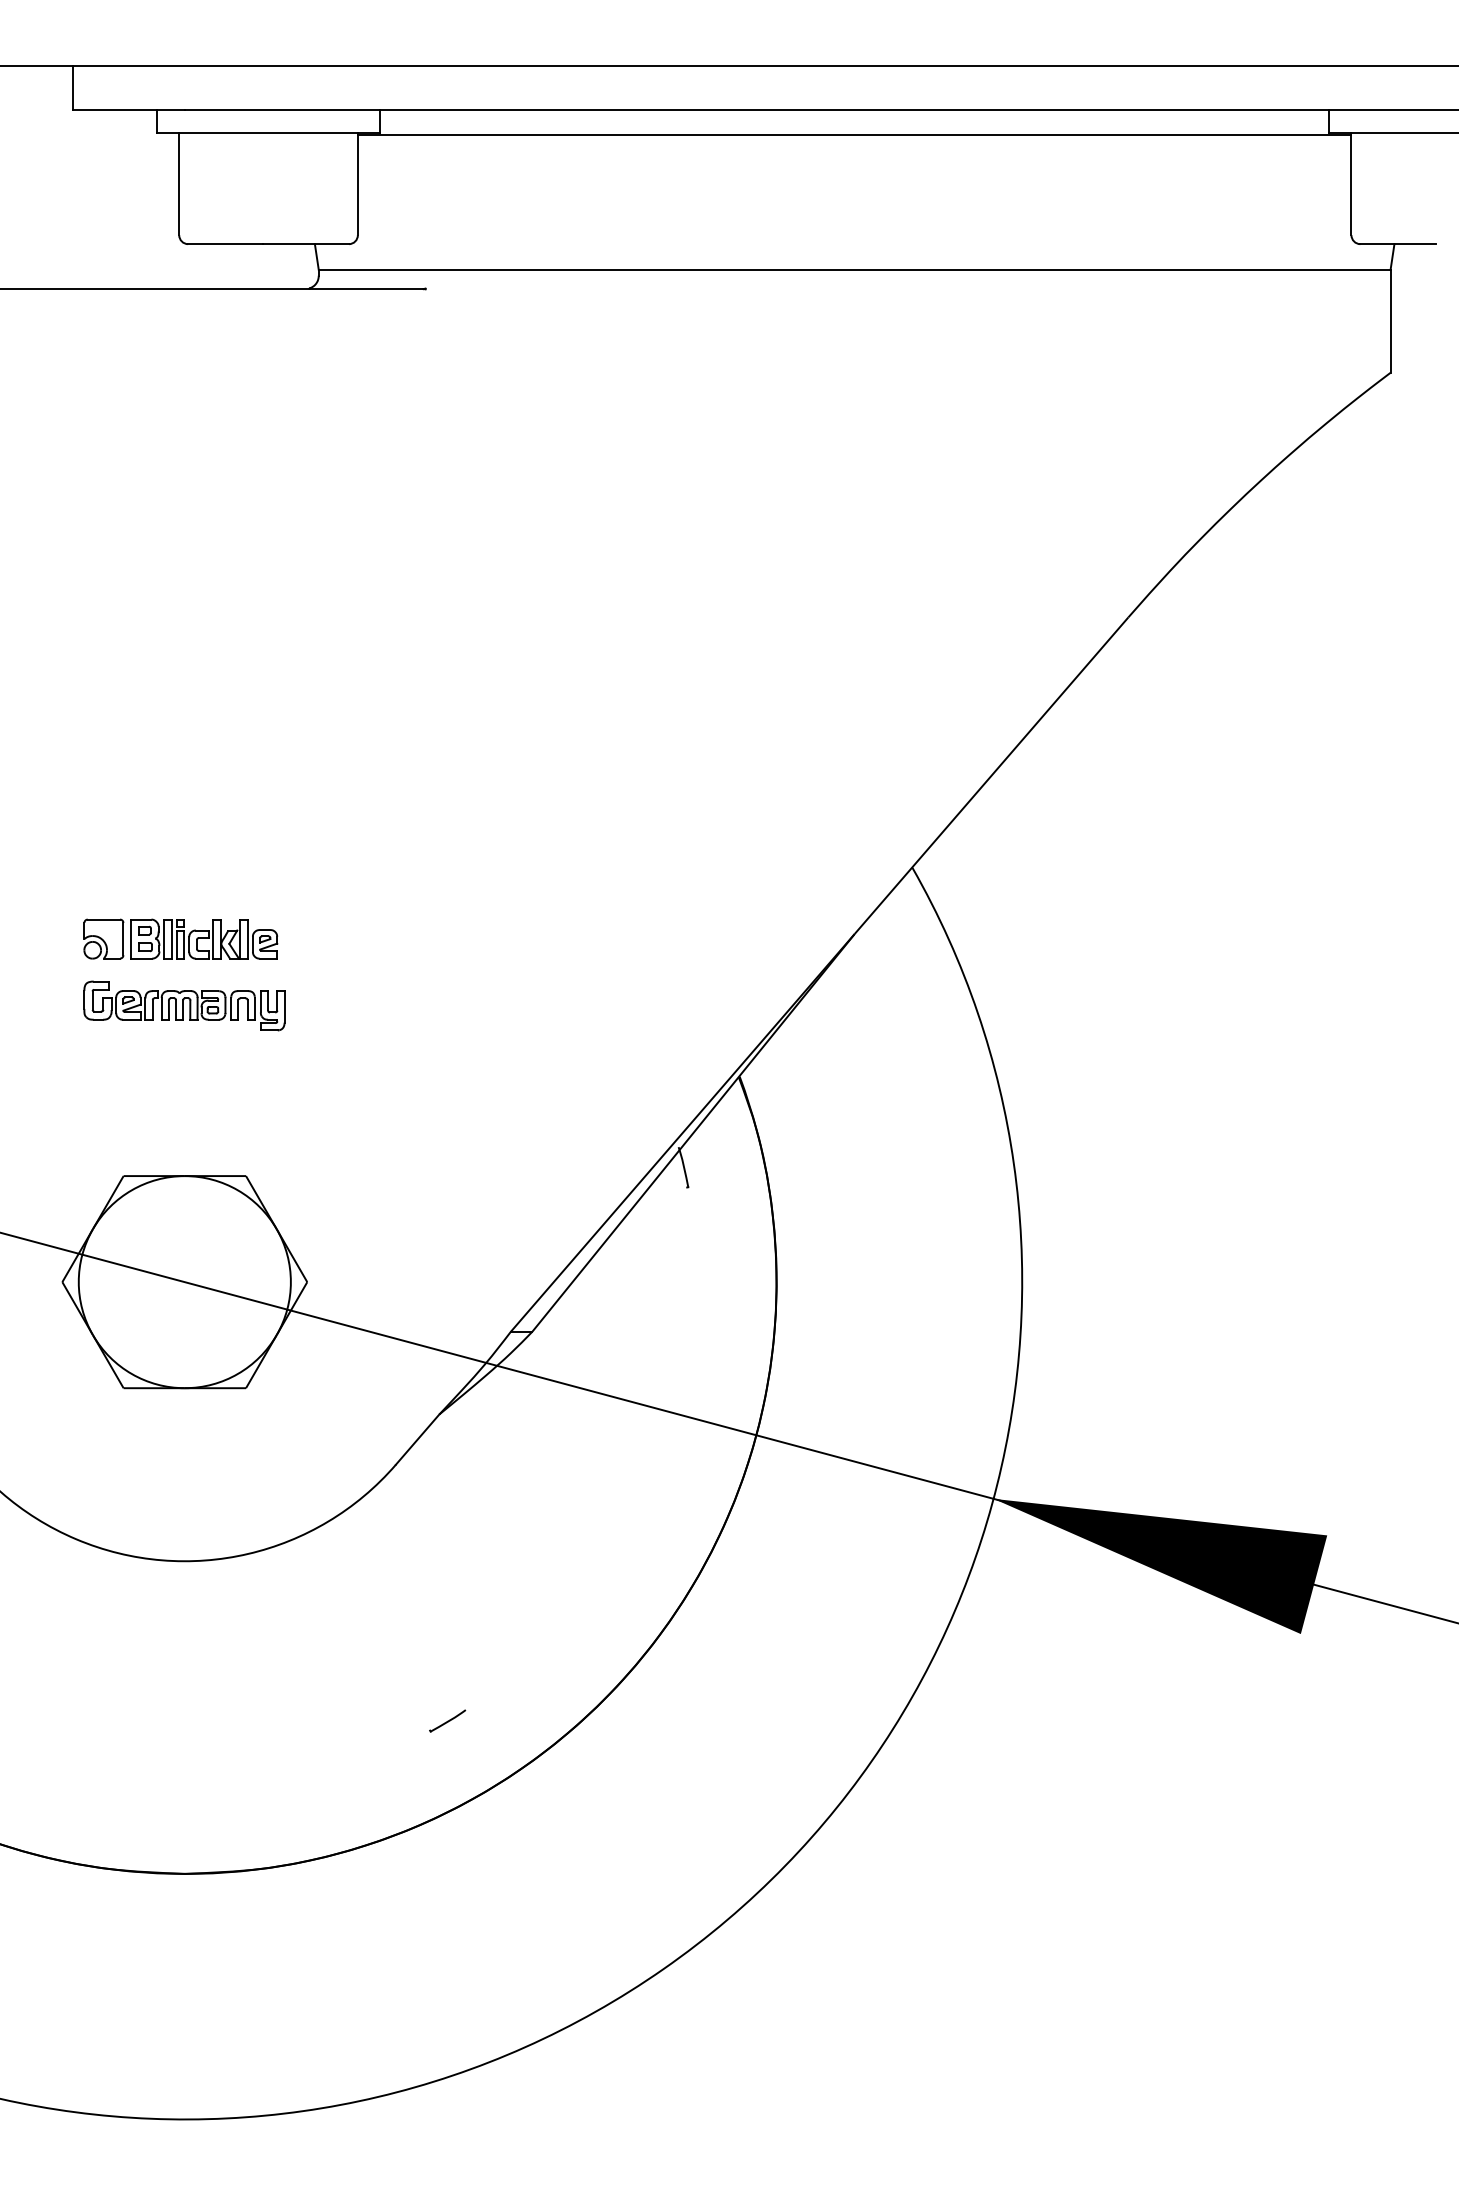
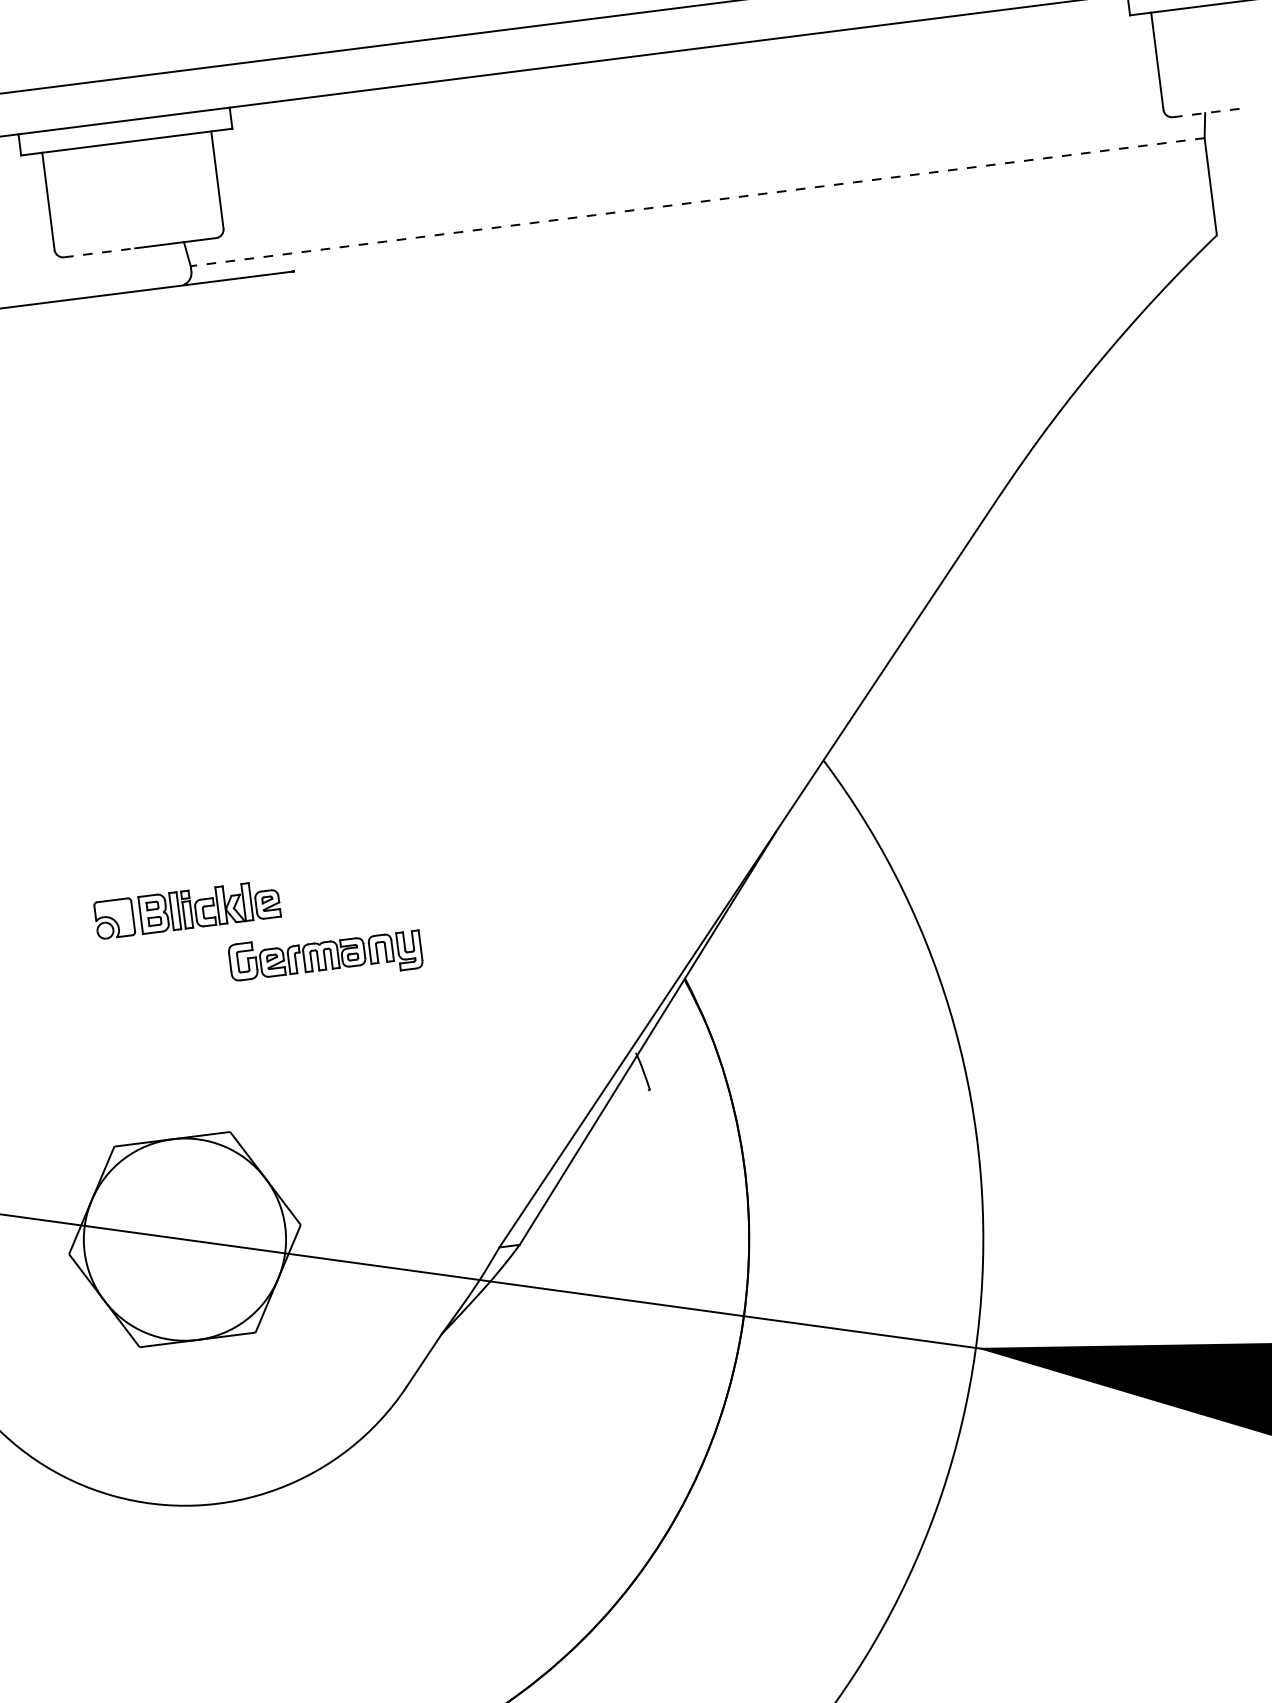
line: (854, 135) -> (681, 74), removed
line: (225, 244) -> (99, 253), solid -> dashed
line: (1398, 244) -> (1209, 112), solid -> dashed
line: (854, 270) -> (697, 202), solid -> dashed
part: (180, 938) -> (187, 909), moved
part: (184, 1005) -> (325, 955), moved
part: (447, 1720) -> (485, 1622), removed

